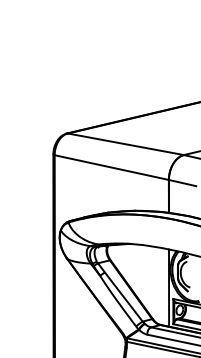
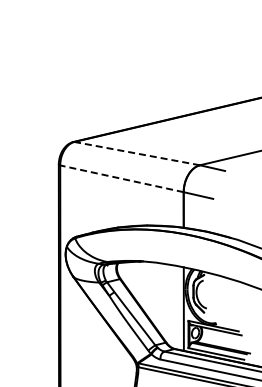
line: (126, 144) -> (137, 153), solid -> dashed
line: (111, 167) -> (121, 178), solid -> dashed

